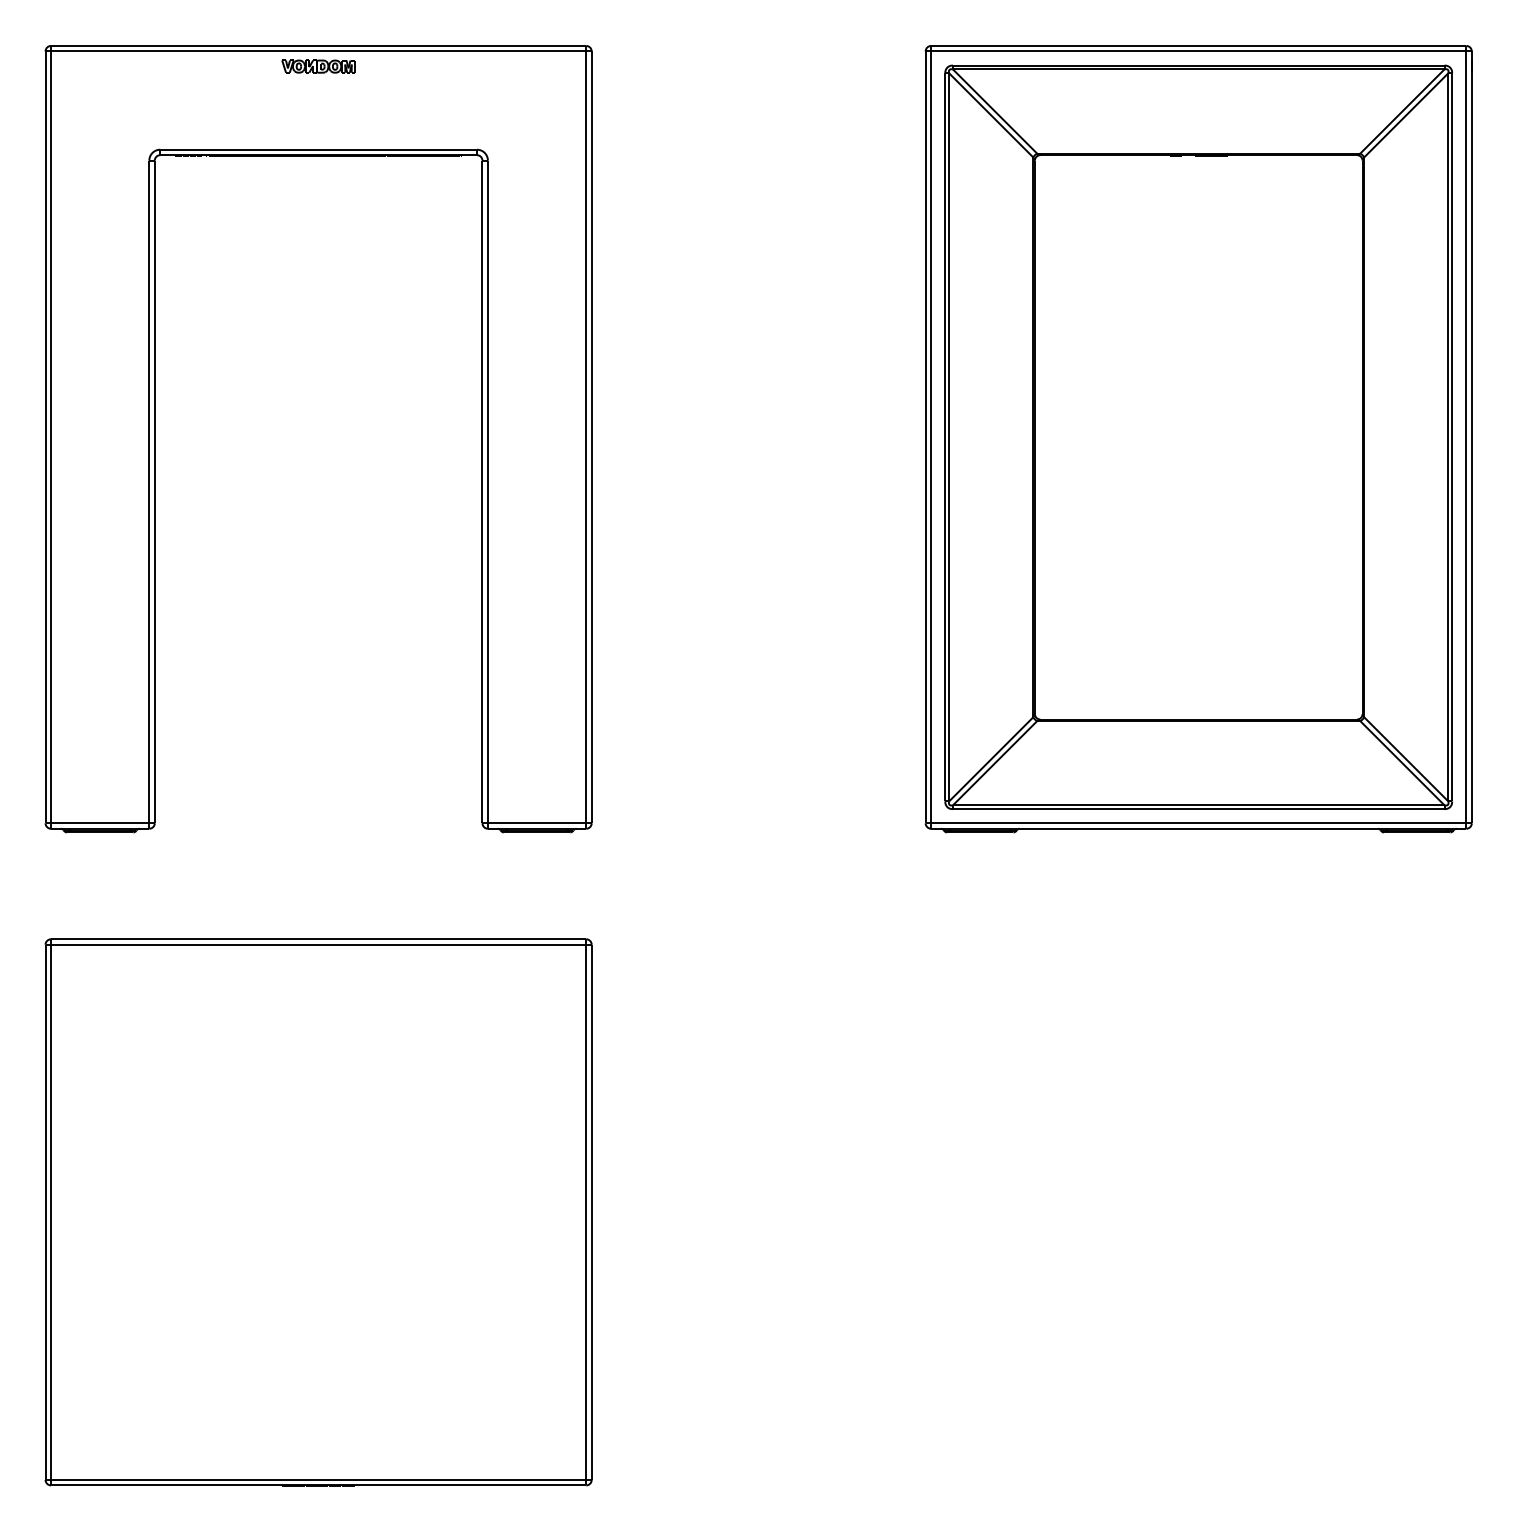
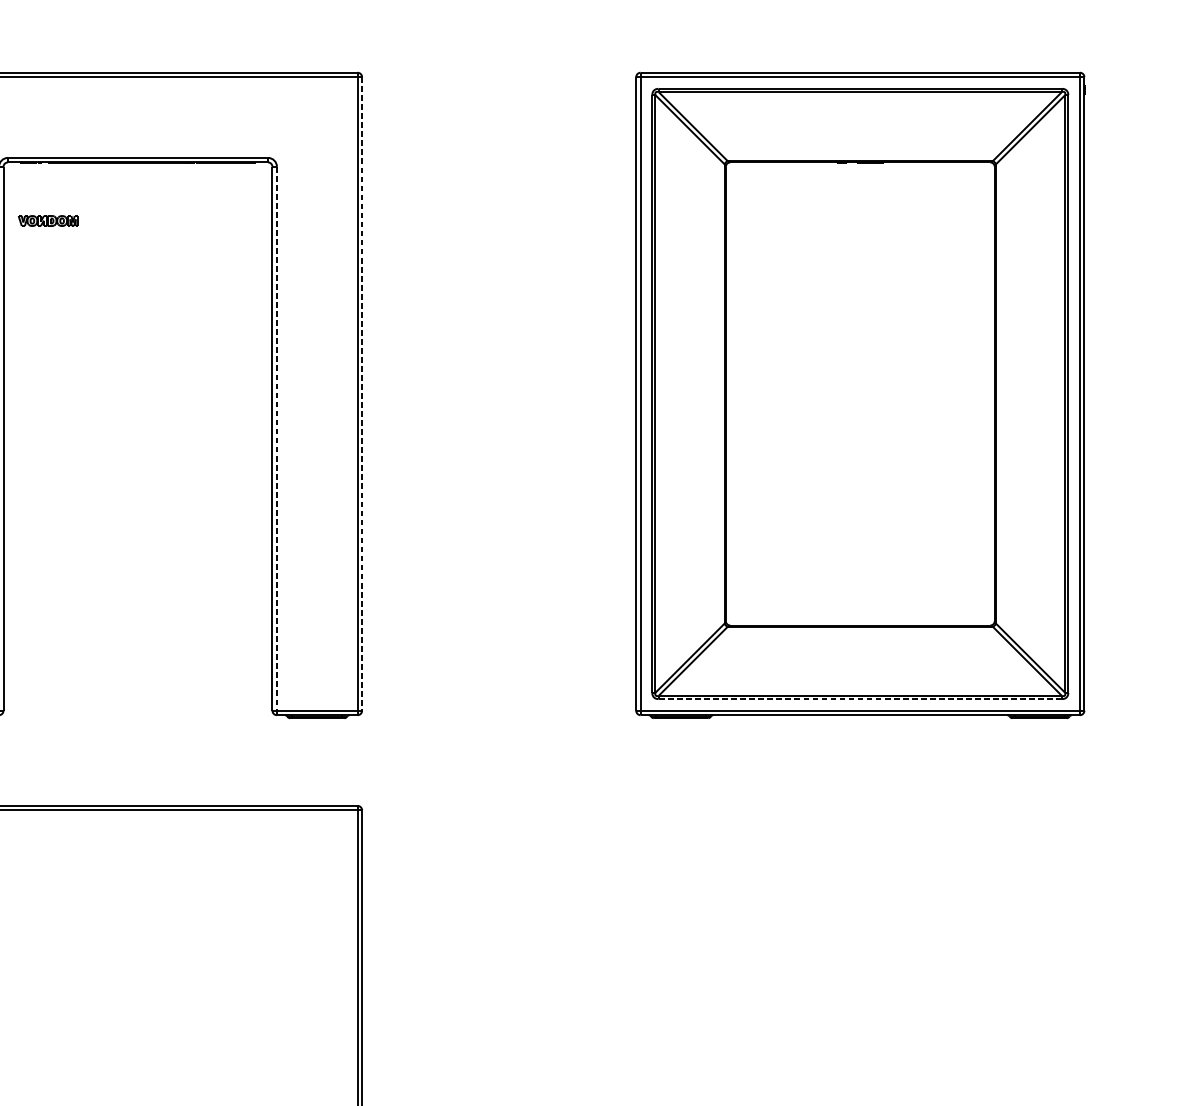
part: (318, 66) -> (48, 220), moved
line: (591, 437) -> (361, 394), solid -> dashed
line: (487, 492) -> (276, 439), solid -> dashed
line: (1198, 809) -> (860, 699), solid -> dashed

